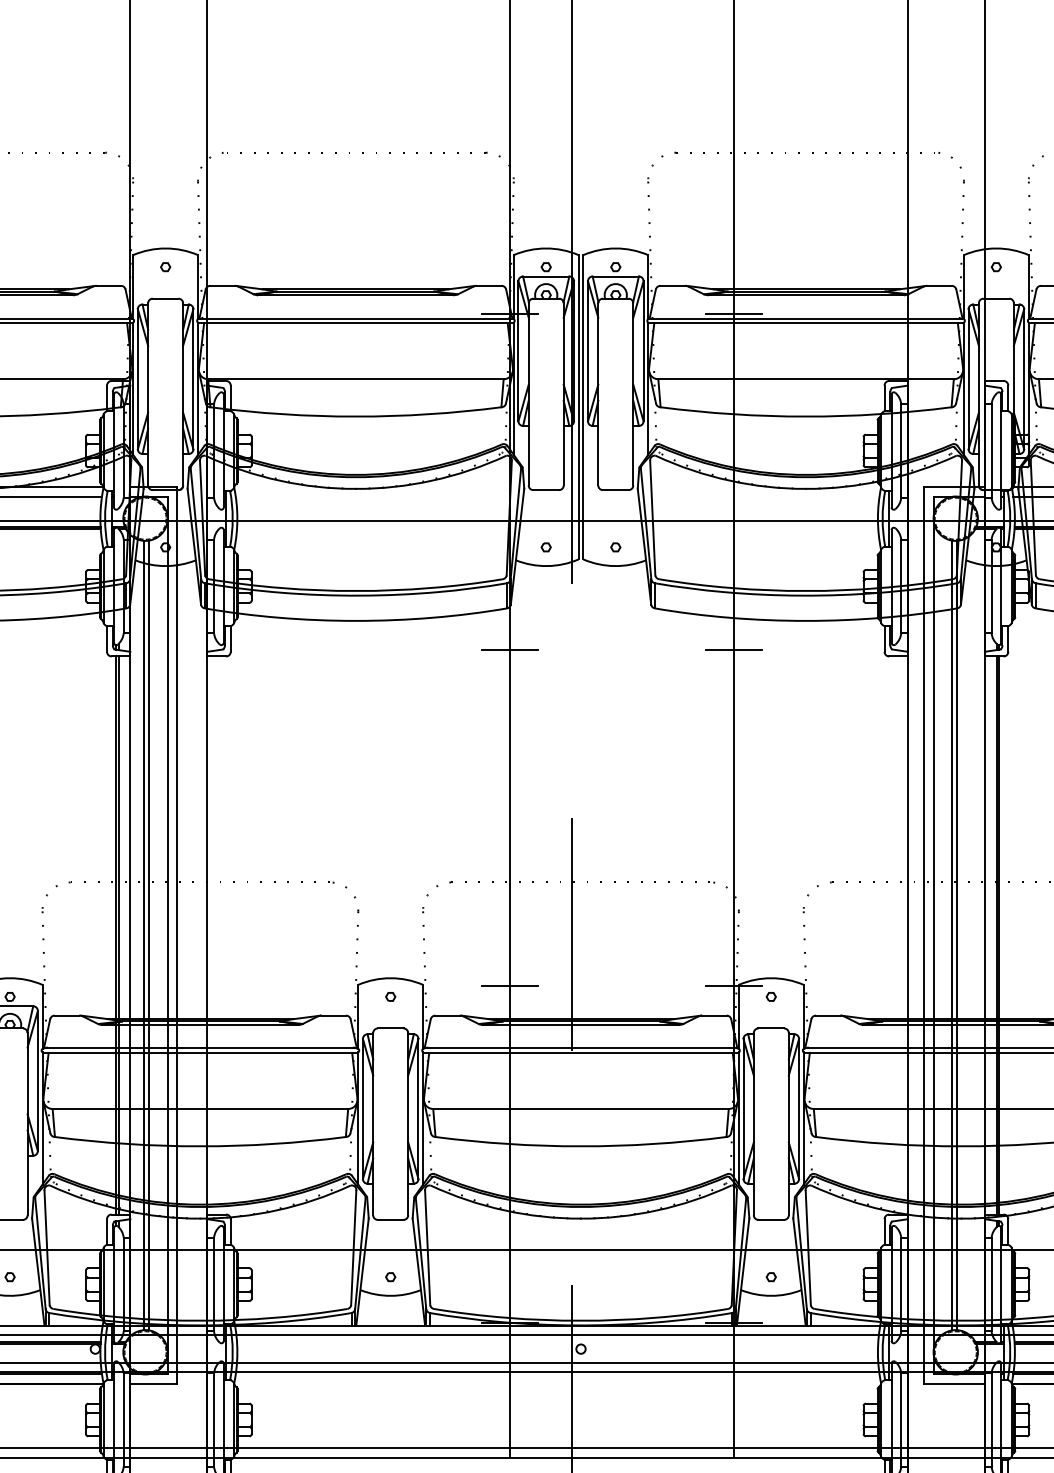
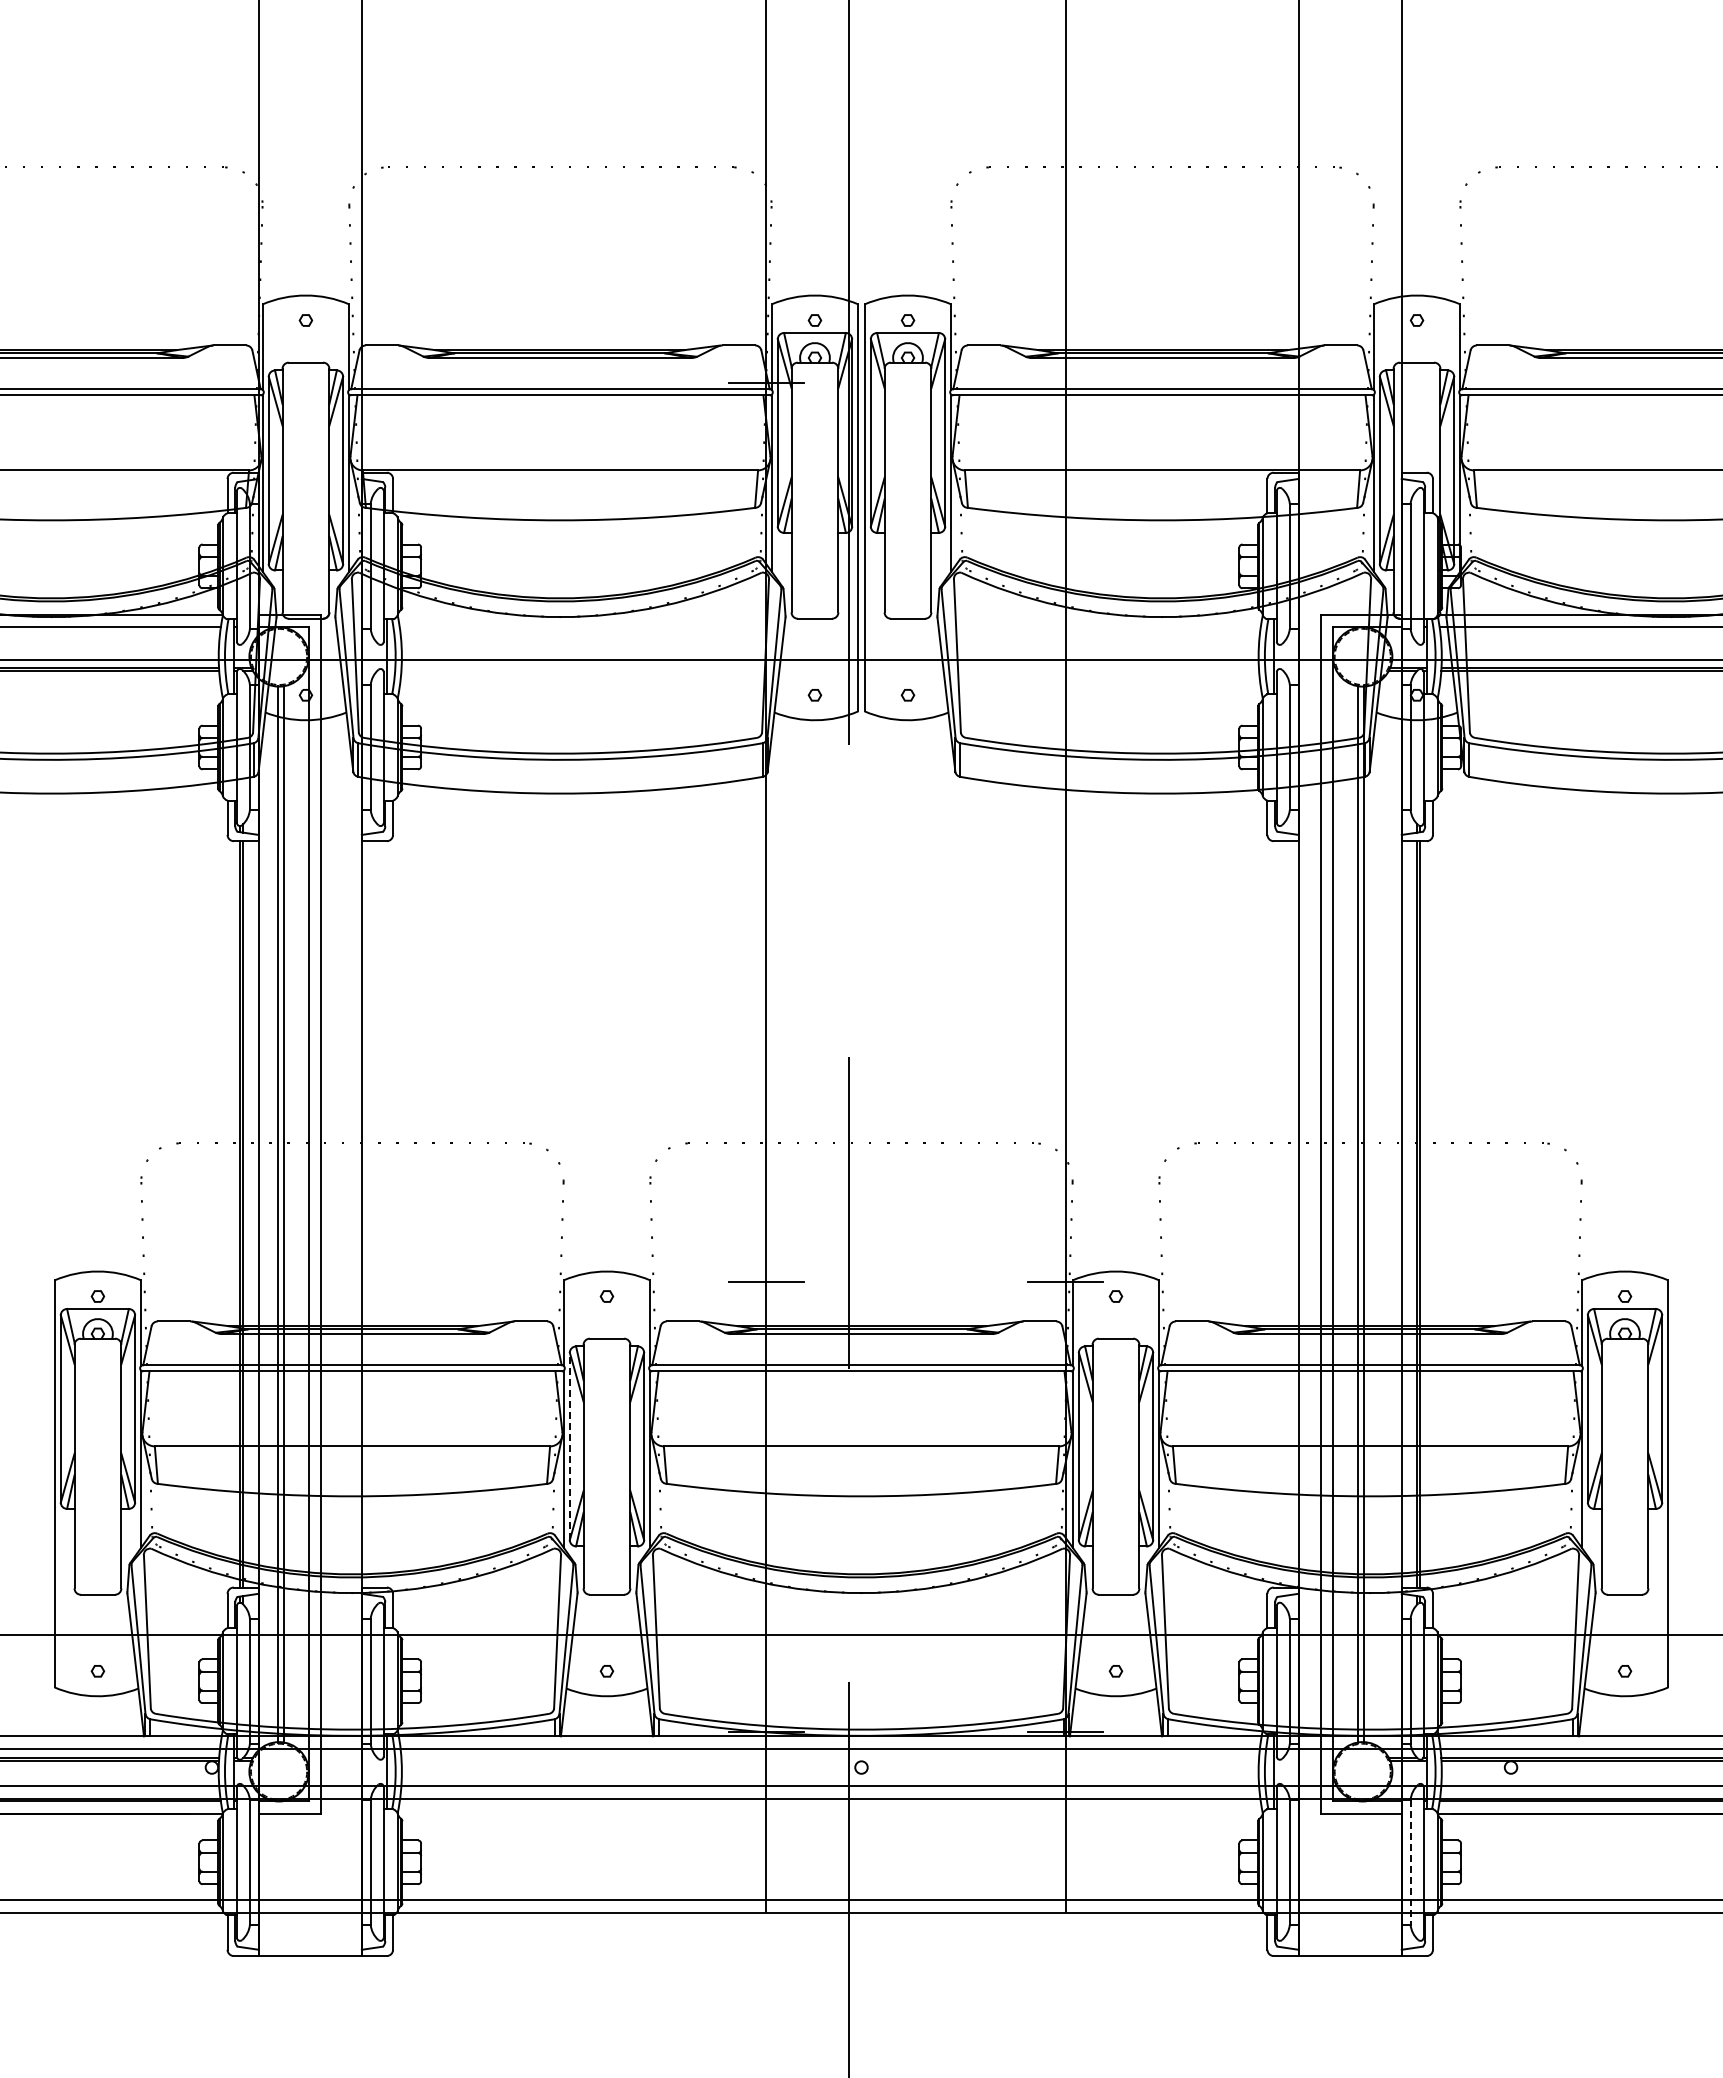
line: (733, 314) -> (1065, 383), removed
line: (509, 649) -> (765, 832), removed
line: (733, 649) -> (1065, 832), removed
line: (362, 1109) -> (569, 1446), solid -> dashed
line: (991, 1420) -> (1410, 1862), solid -> dashed

